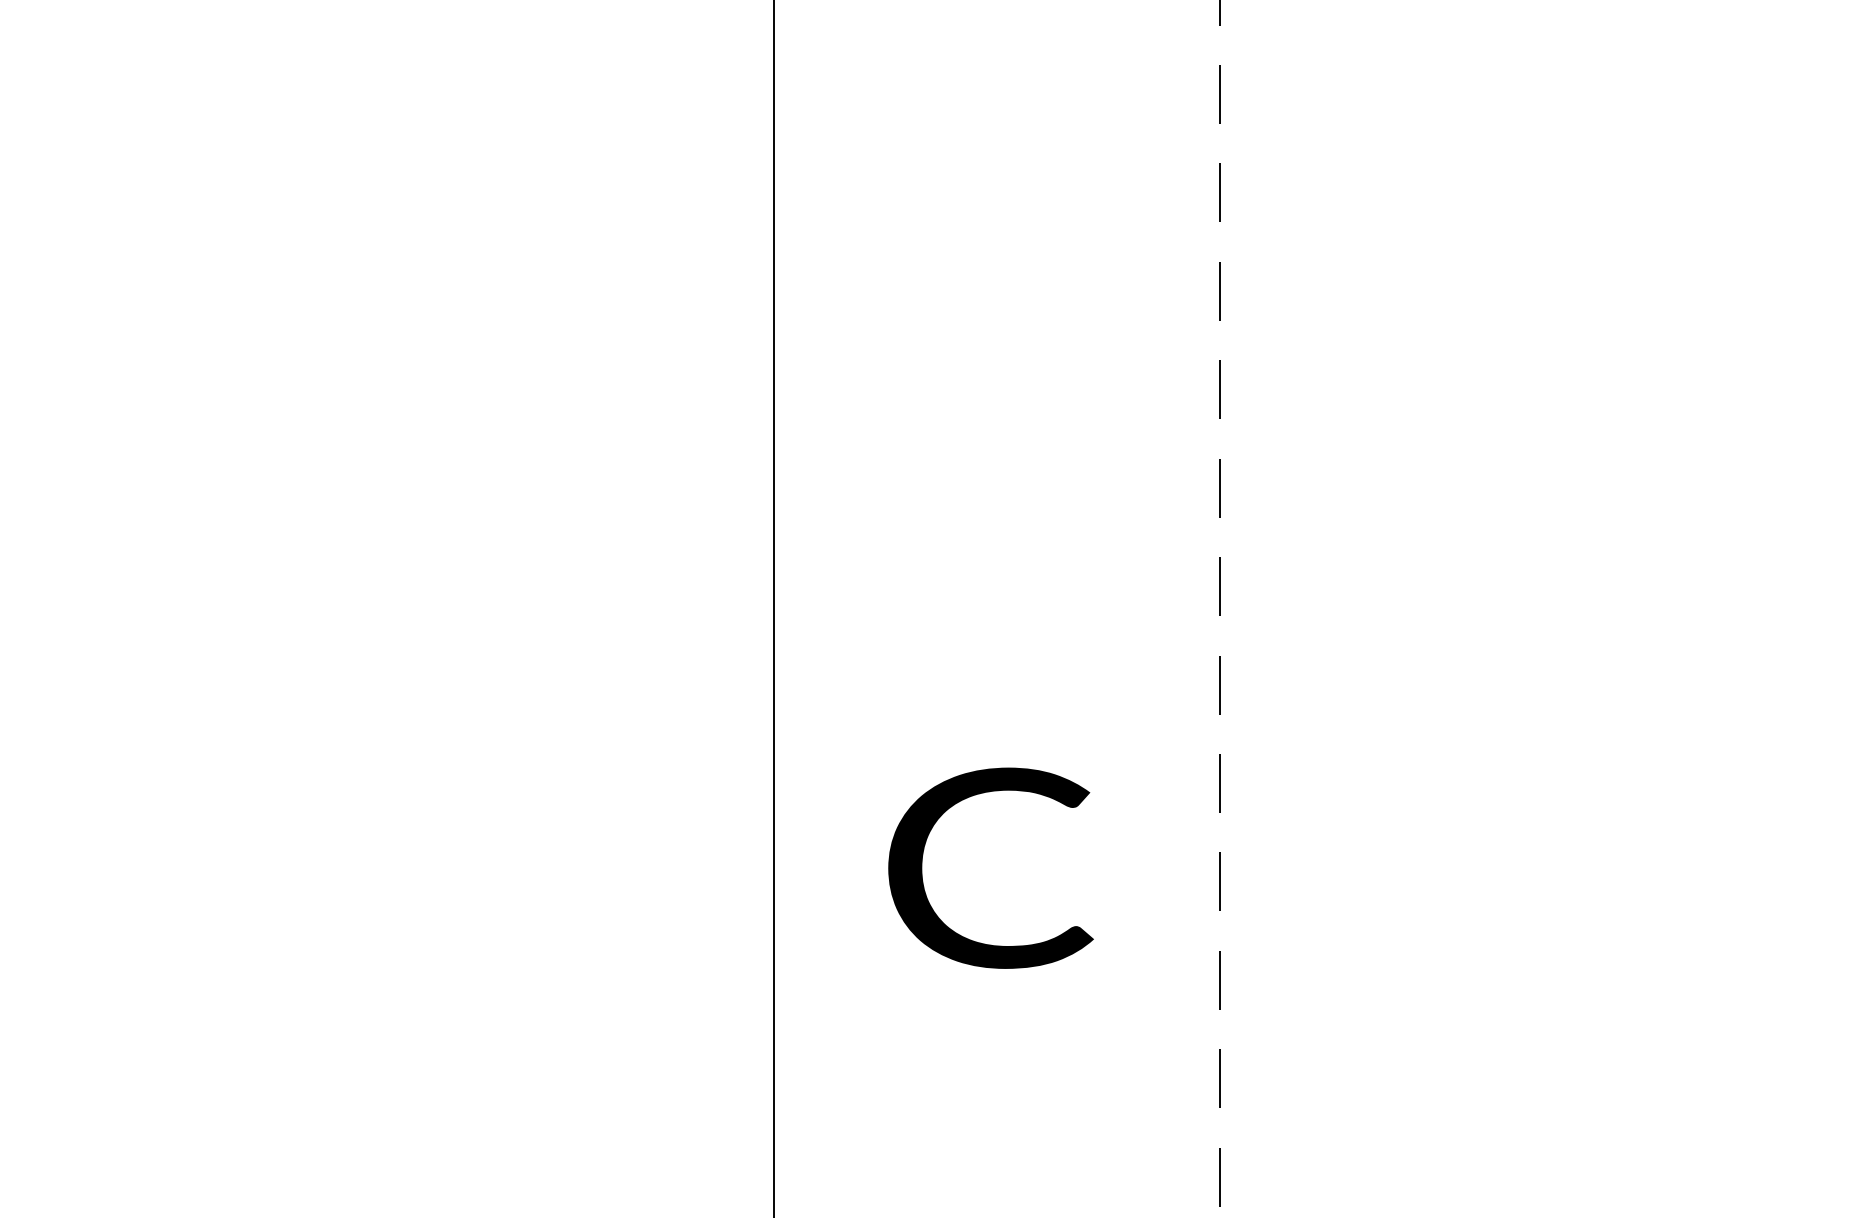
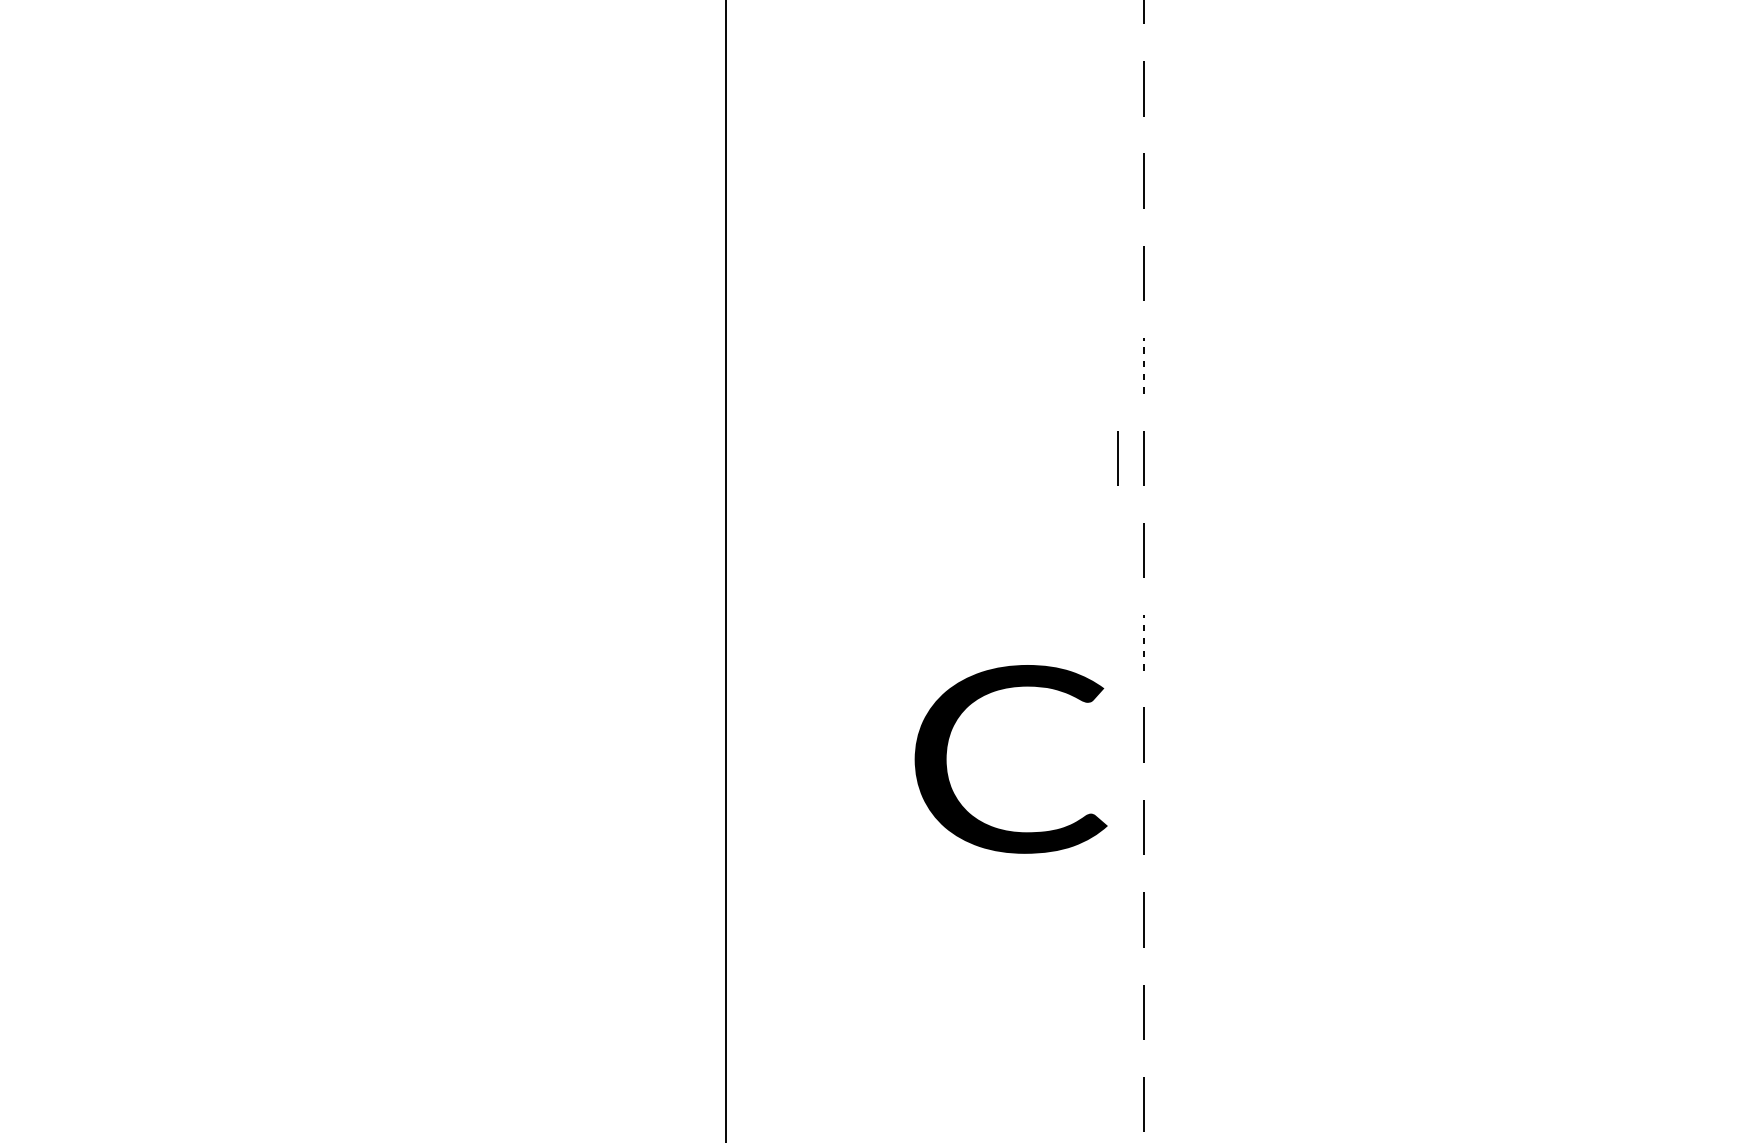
line: (1219, 389) -> (1143, 365), solid -> dashed
line: (1191, 488) -> (1117, 458), added
line: (1219, 685) -> (1143, 643), solid -> dashed
text: (990, 867) -> (1010, 758), moved

